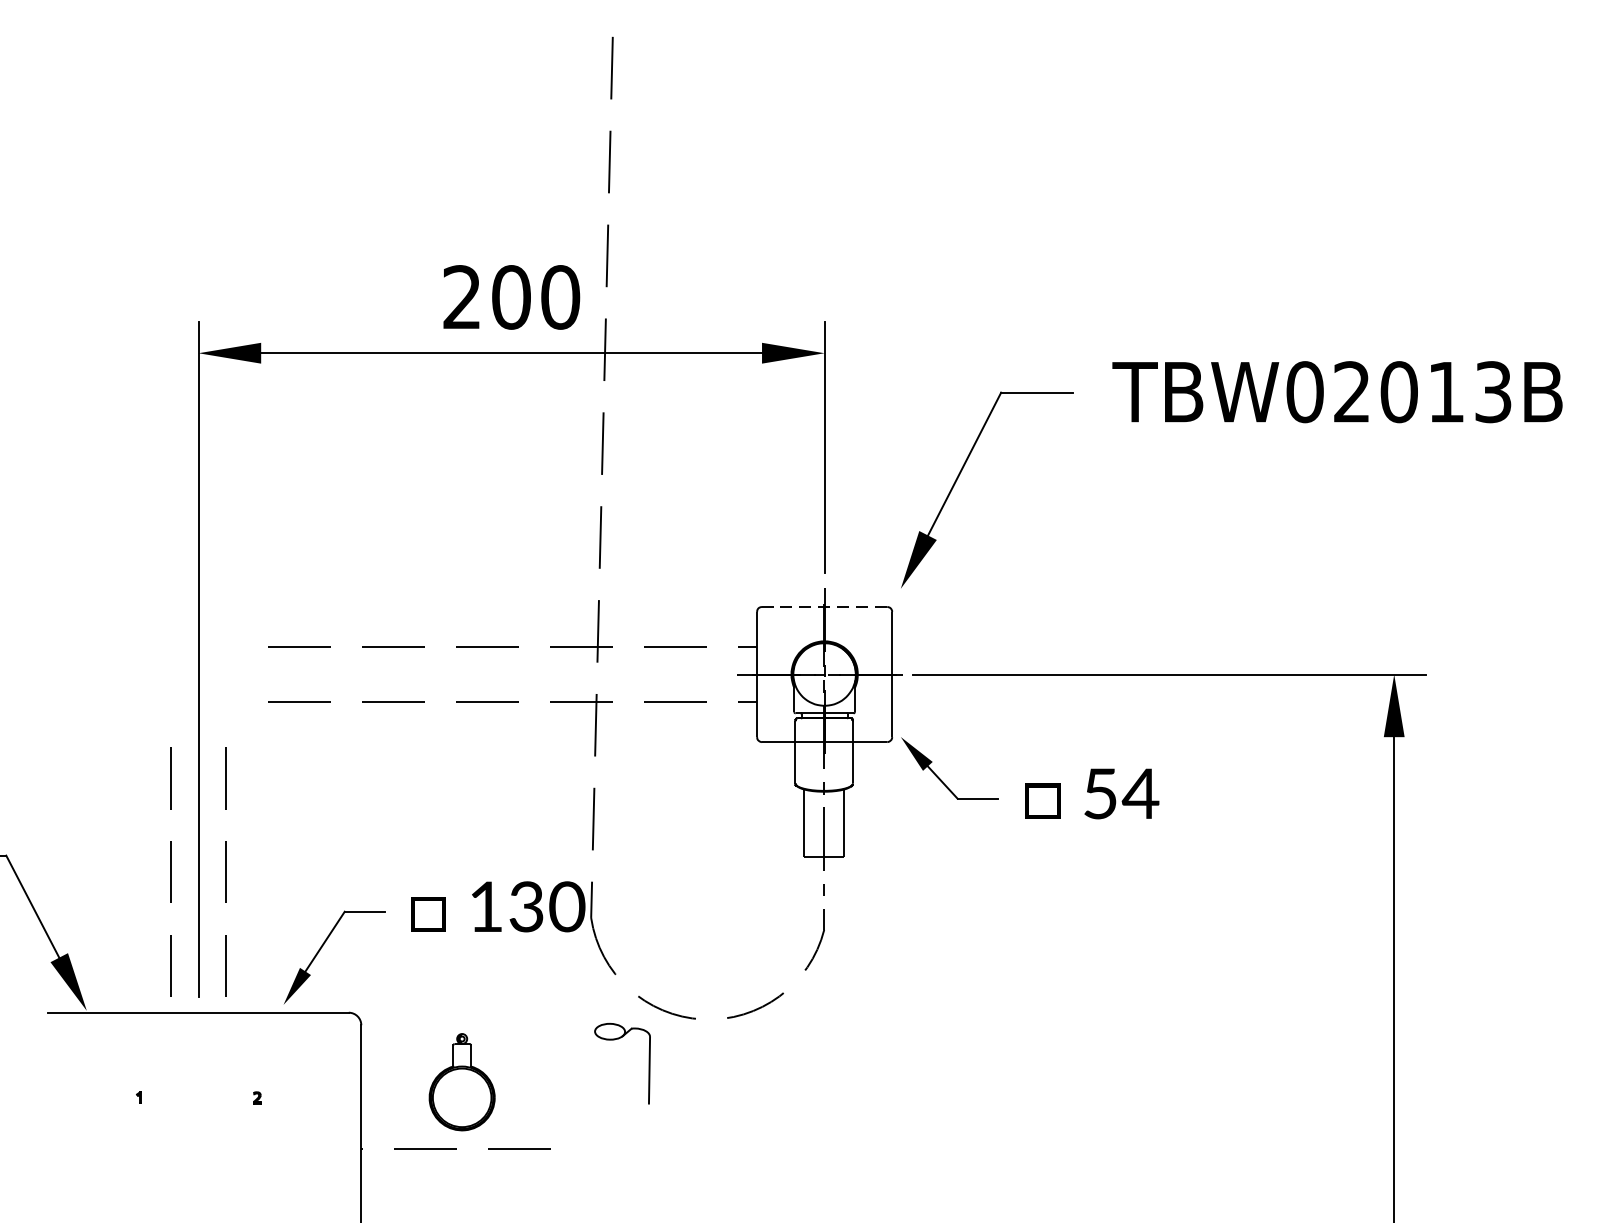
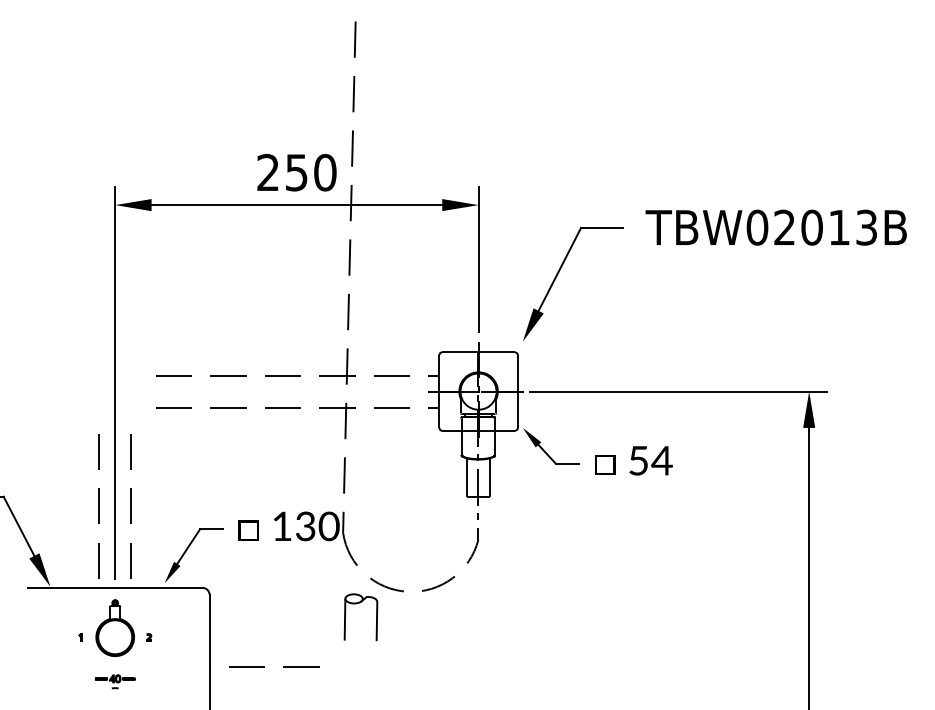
text: (510, 297) -> (296, 172), 200 -> 250
line: (824, 607) -> (478, 352), dashed -> solid
line: (593, 1067) -> (344, 619), added
part: (460, 1082) -> (114, 628), moved
part: (197, 1174) -> (114, 681), added

